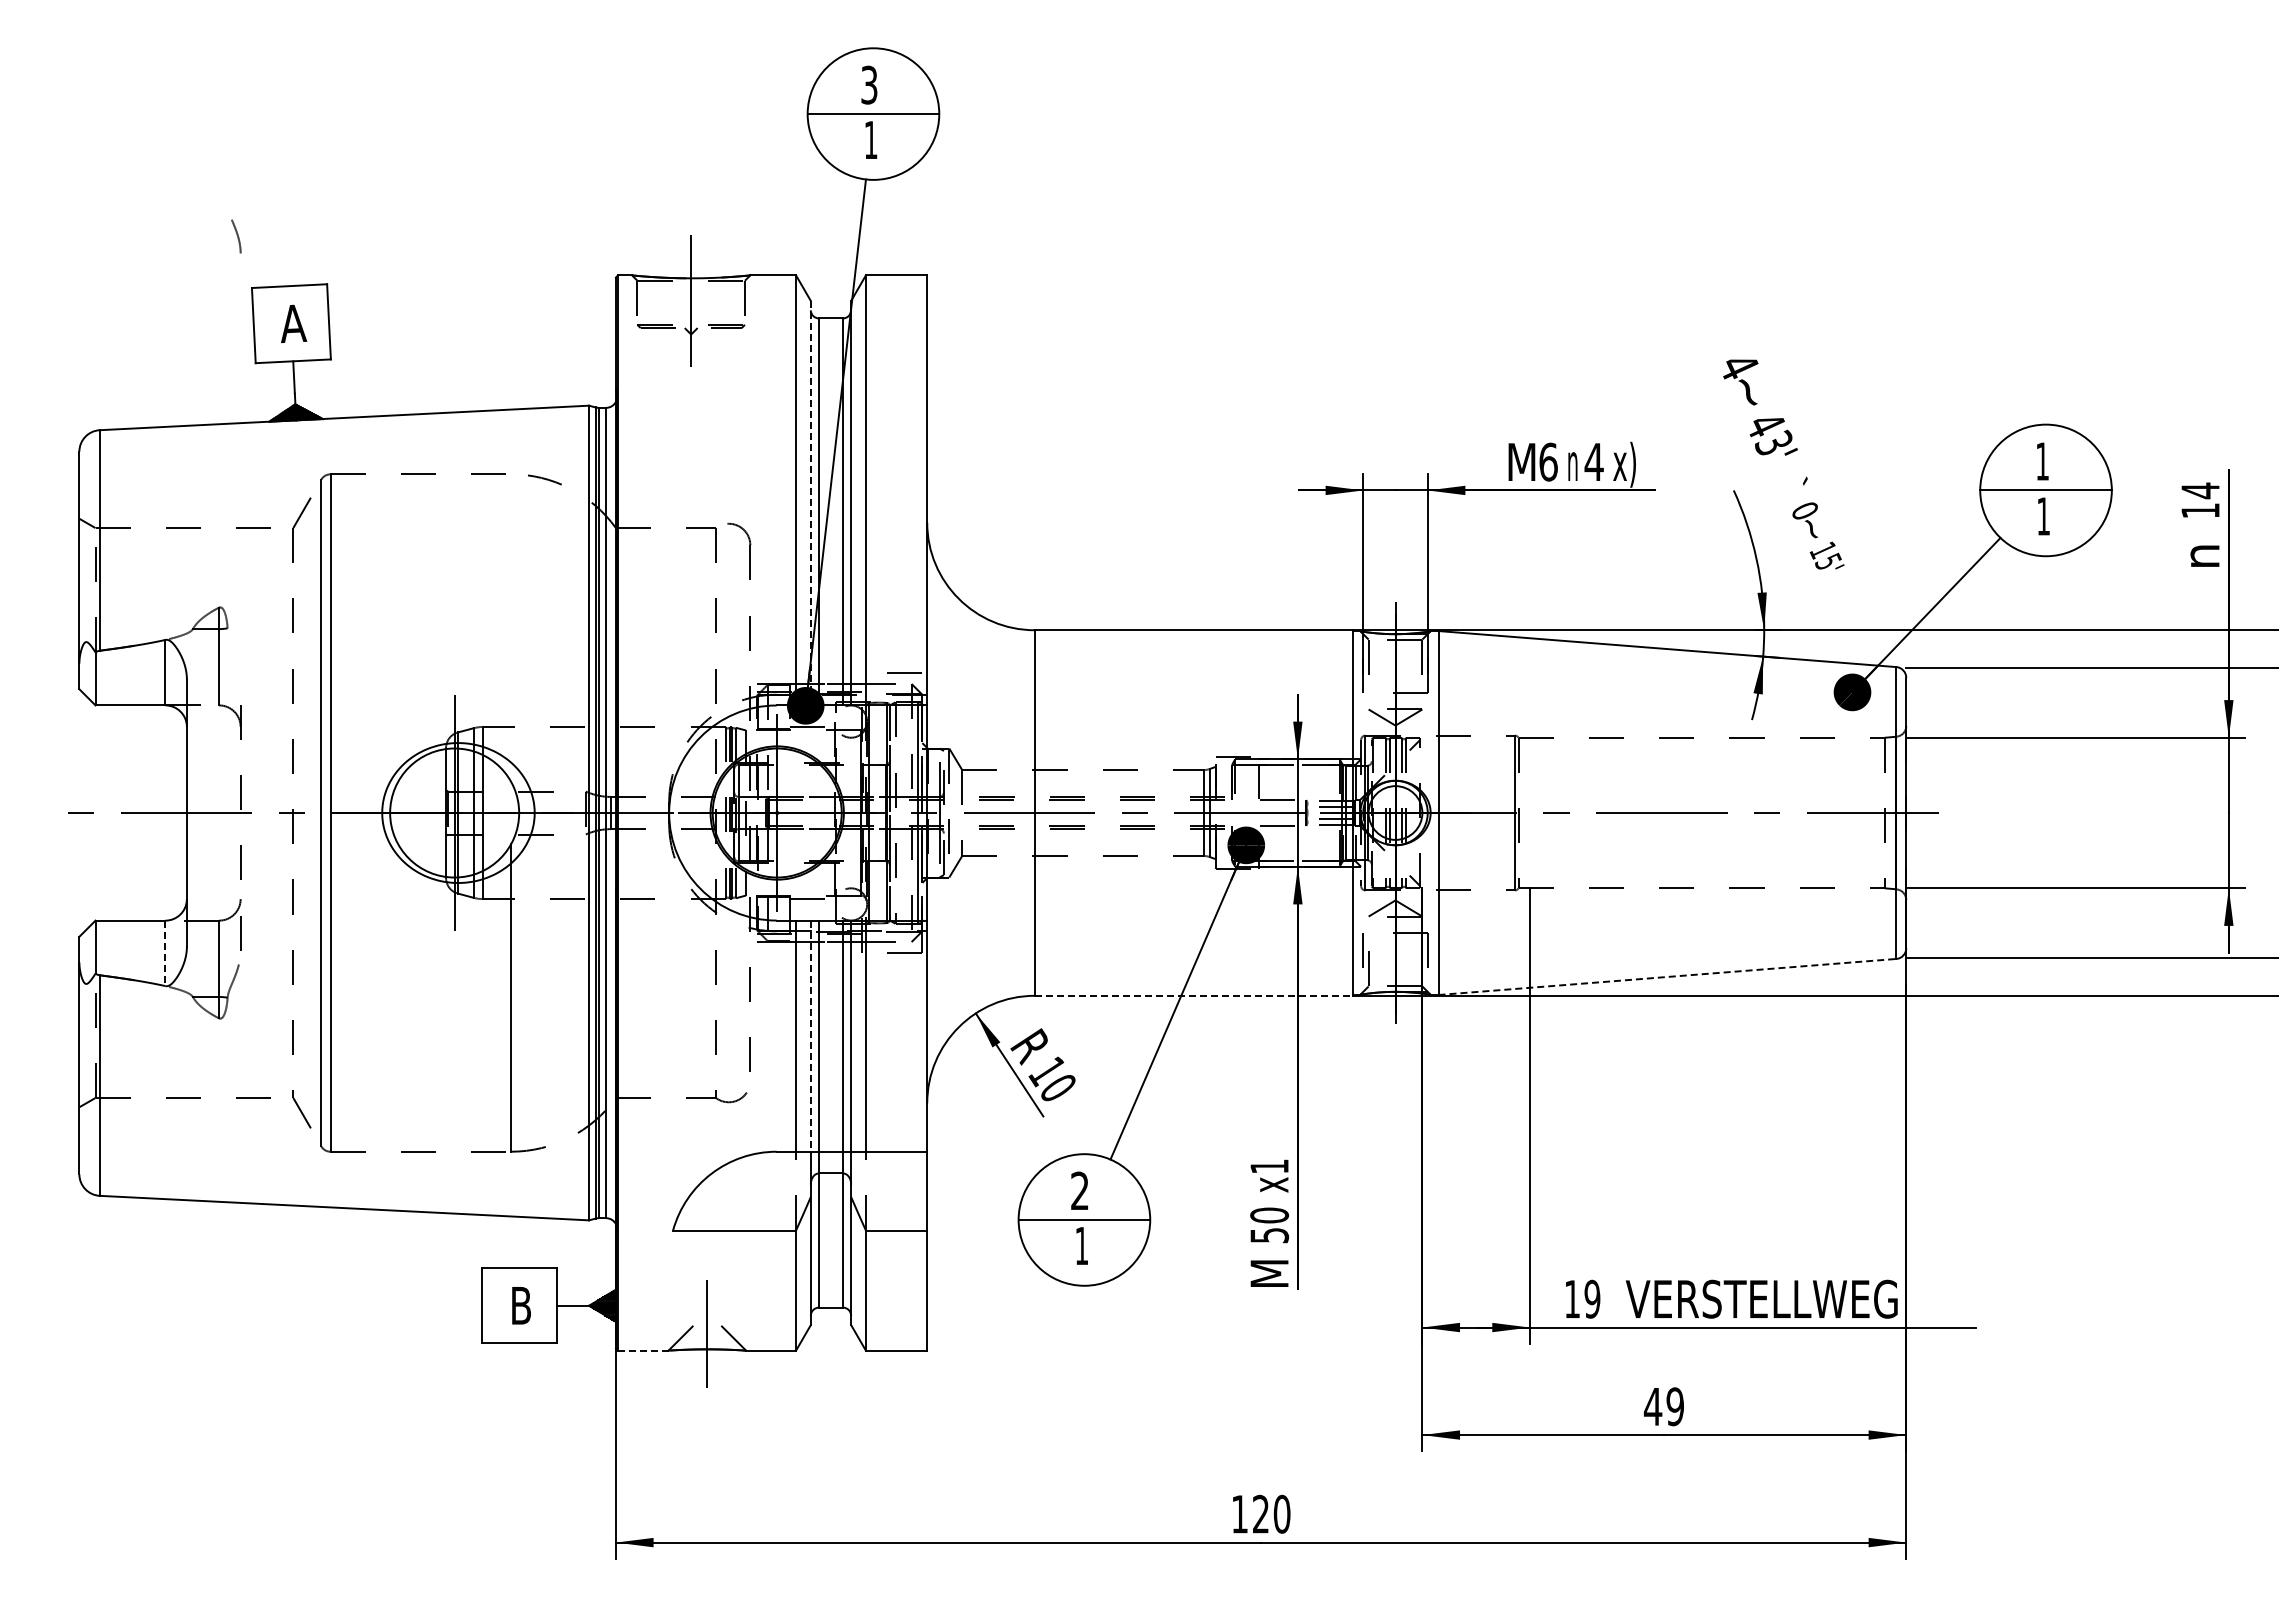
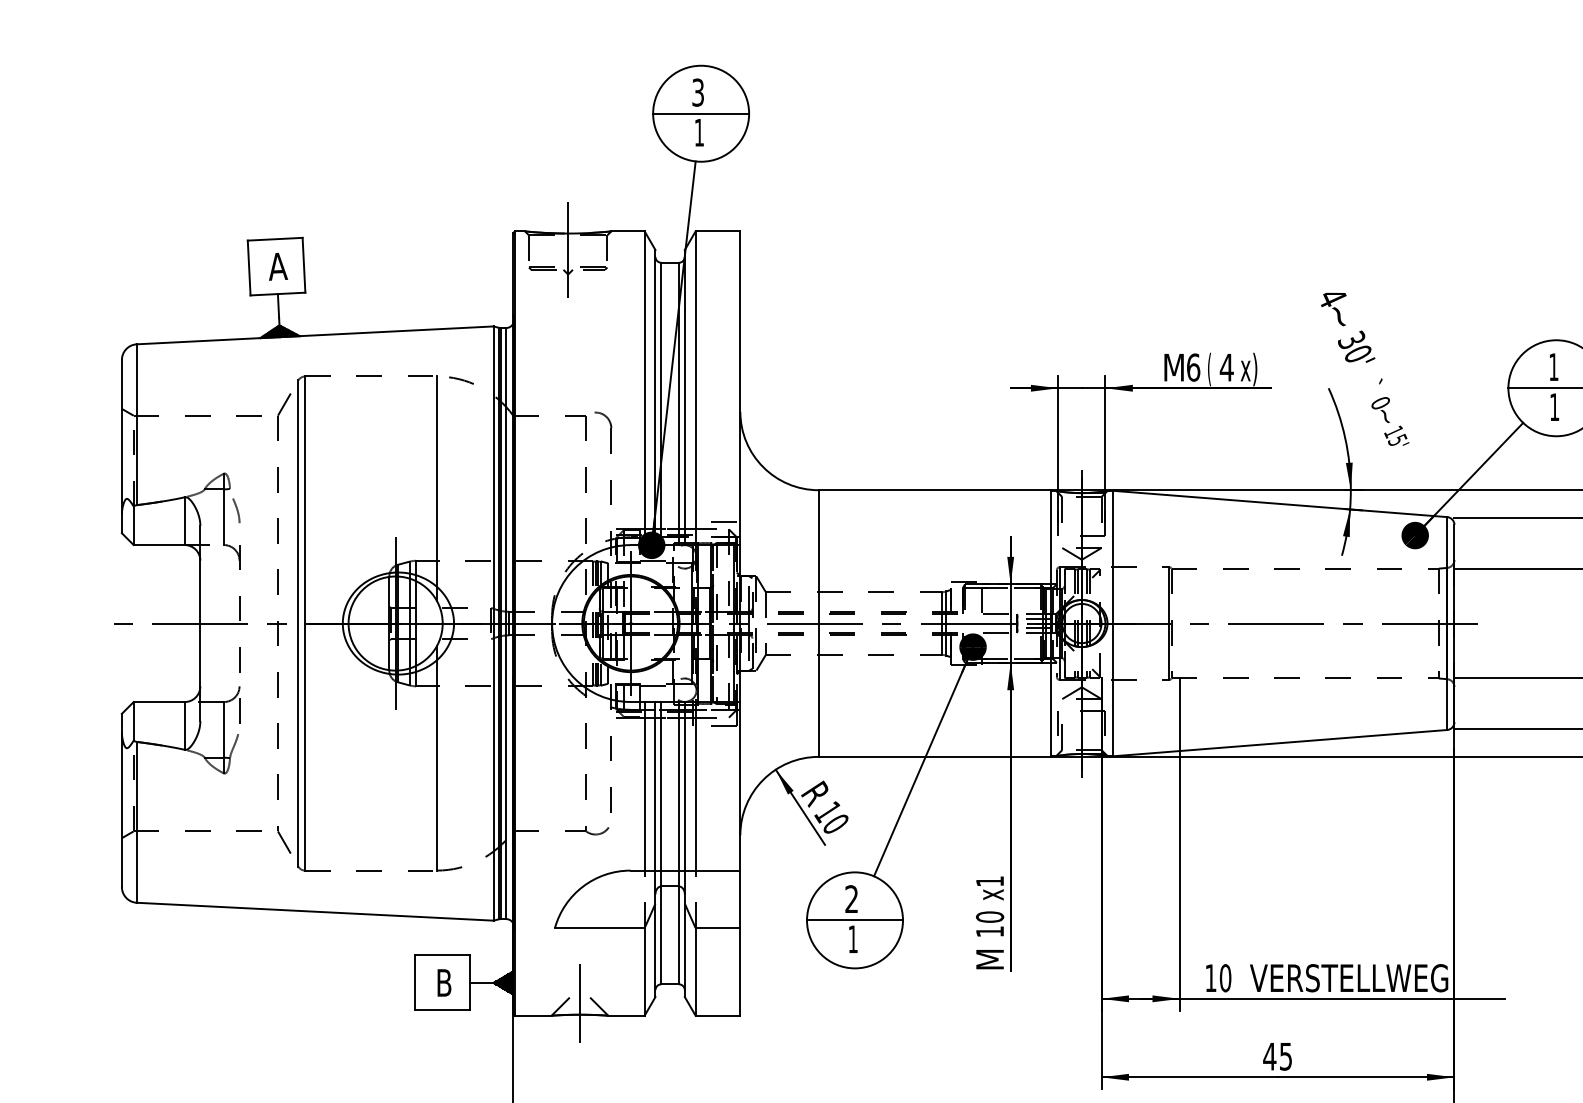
curve: (236, 235) -> (236, 510), moved
text: (1769, 433) -> (1354, 346), 43' -> 30'
text: (1572, 464) -> (1211, 369), n -> (
line: (810, 503) -> (655, 397), dashed -> solid
line: (511, 627) -> (437, 488), added
line: (165, 953) -> (184, 726), dashed -> solid
line: (1667, 976) -> (1280, 742), dashed -> solid
line: (1193, 995) -> (934, 756), dashed -> solid
line: (810, 1036) -> (655, 786), dashed -> solid
text: (1269, 1235) -> (989, 931), 50 -> 10
text: (1592, 1299) -> (1225, 978), 19 -> 10
line: (643, 1350) -> (533, 1015), dashed -> solid
text: (1674, 1406) -> (1285, 1056), 49 -> 45

